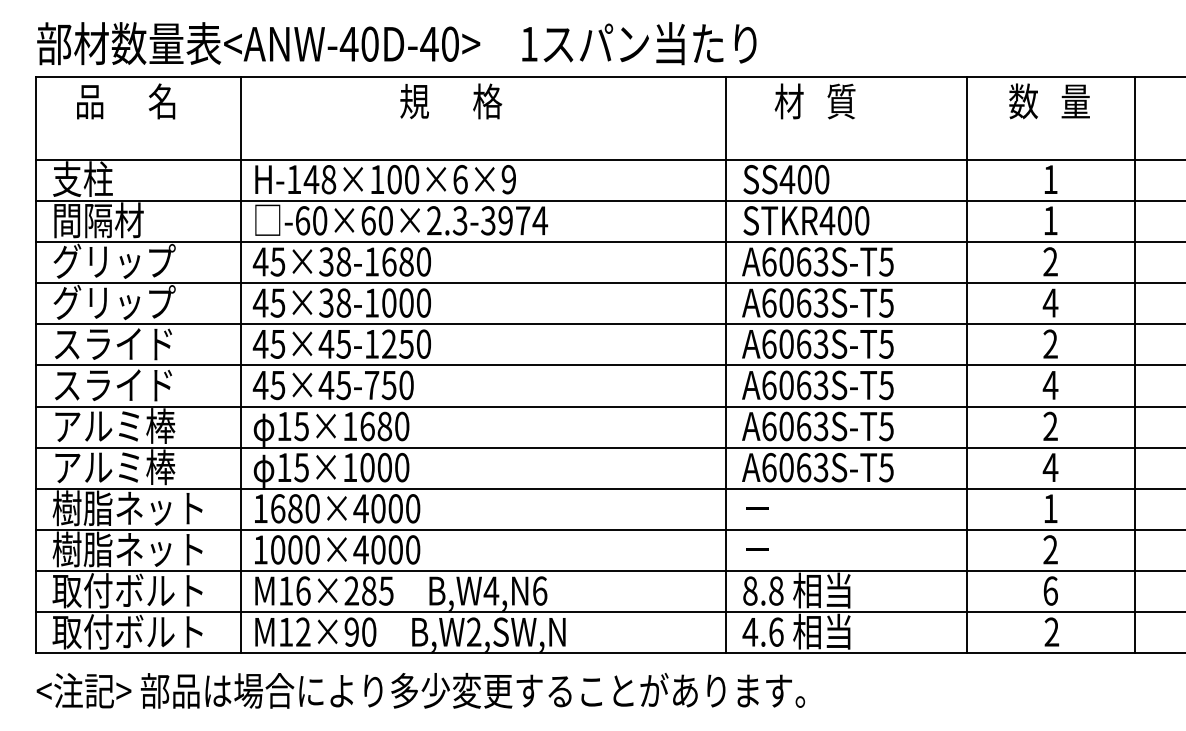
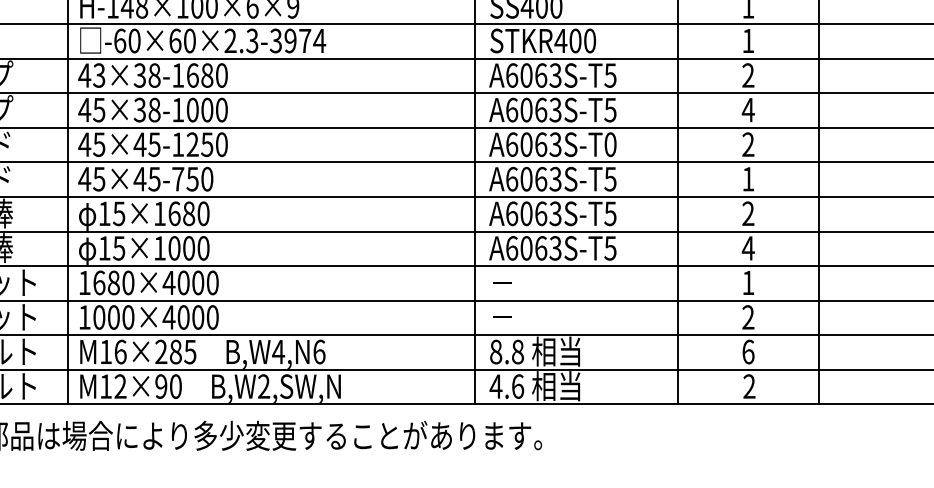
text: (278, 261) -> (99, 75), 45×38-1680 -> 43×38-1680
text: (886, 343) -> (610, 144), A6063S-T5 -> A6063S-T0
text: (1050, 385) -> (748, 179), 4 -> 1

